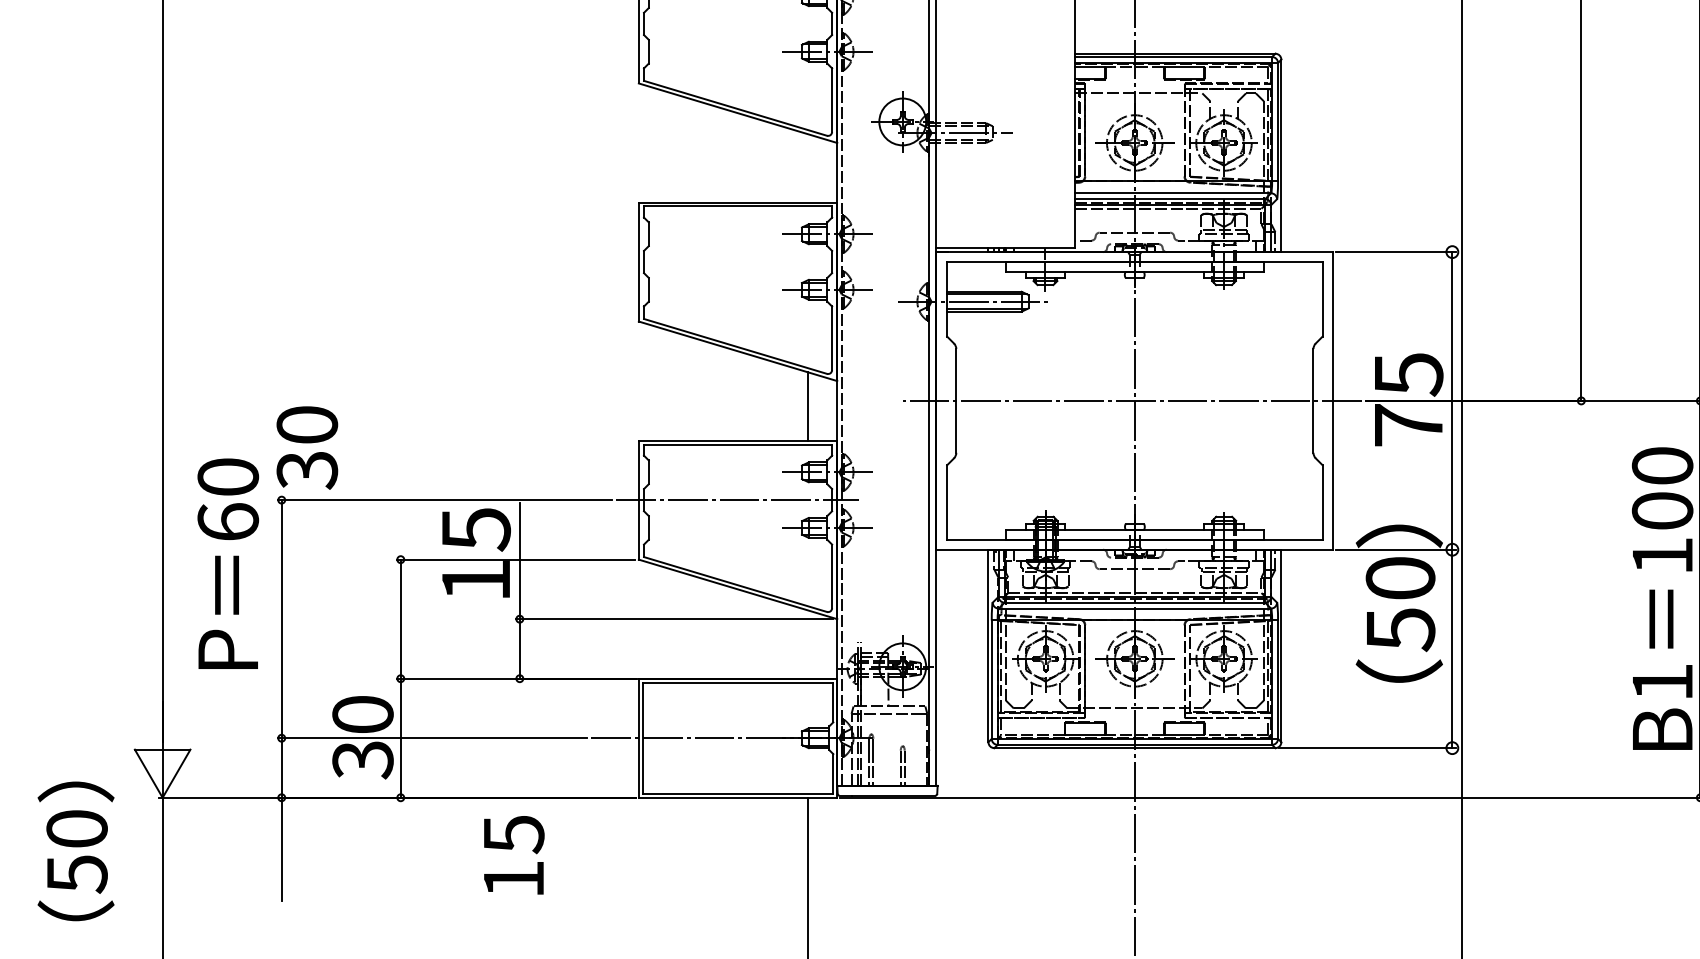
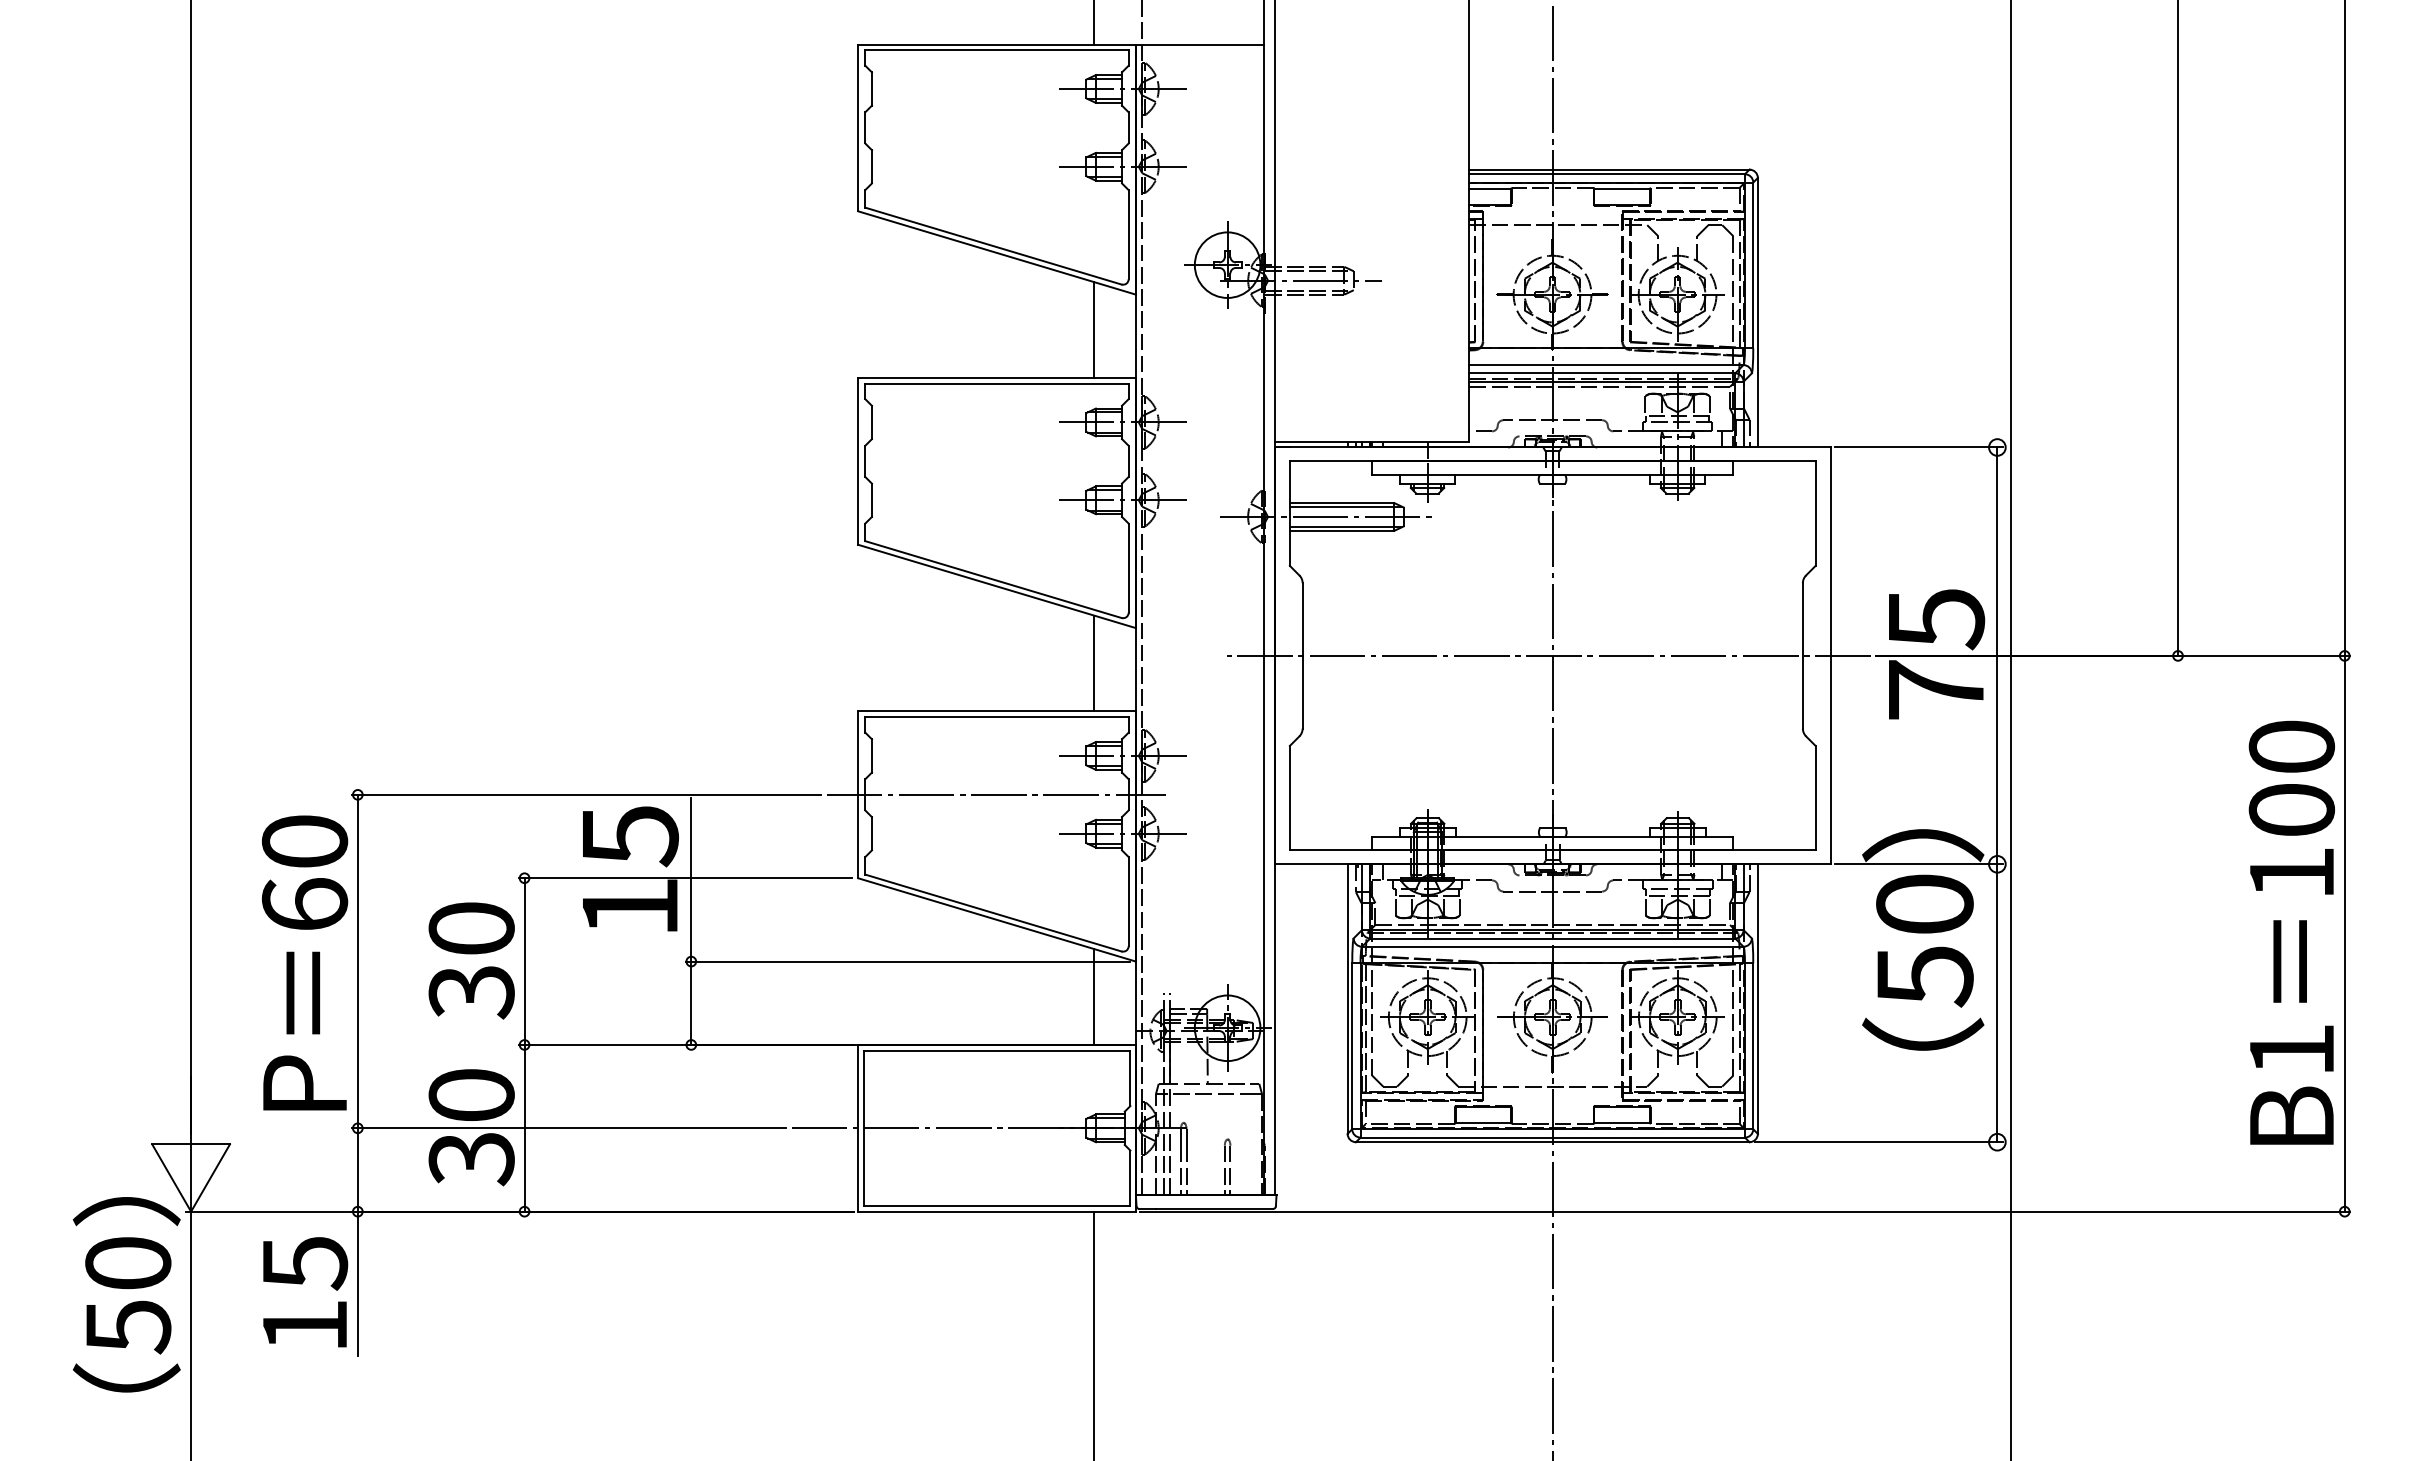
line: (807, 168) -> (1094, 330), added
text: (307, 447) -> (471, 960), moved
text: (228, 563) -> (305, 962), moved
line: (807, 644) -> (1094, 996), added
text: (75, 851) -> (126, 1294), moved
text: (514, 855) -> (305, 1292), moved

